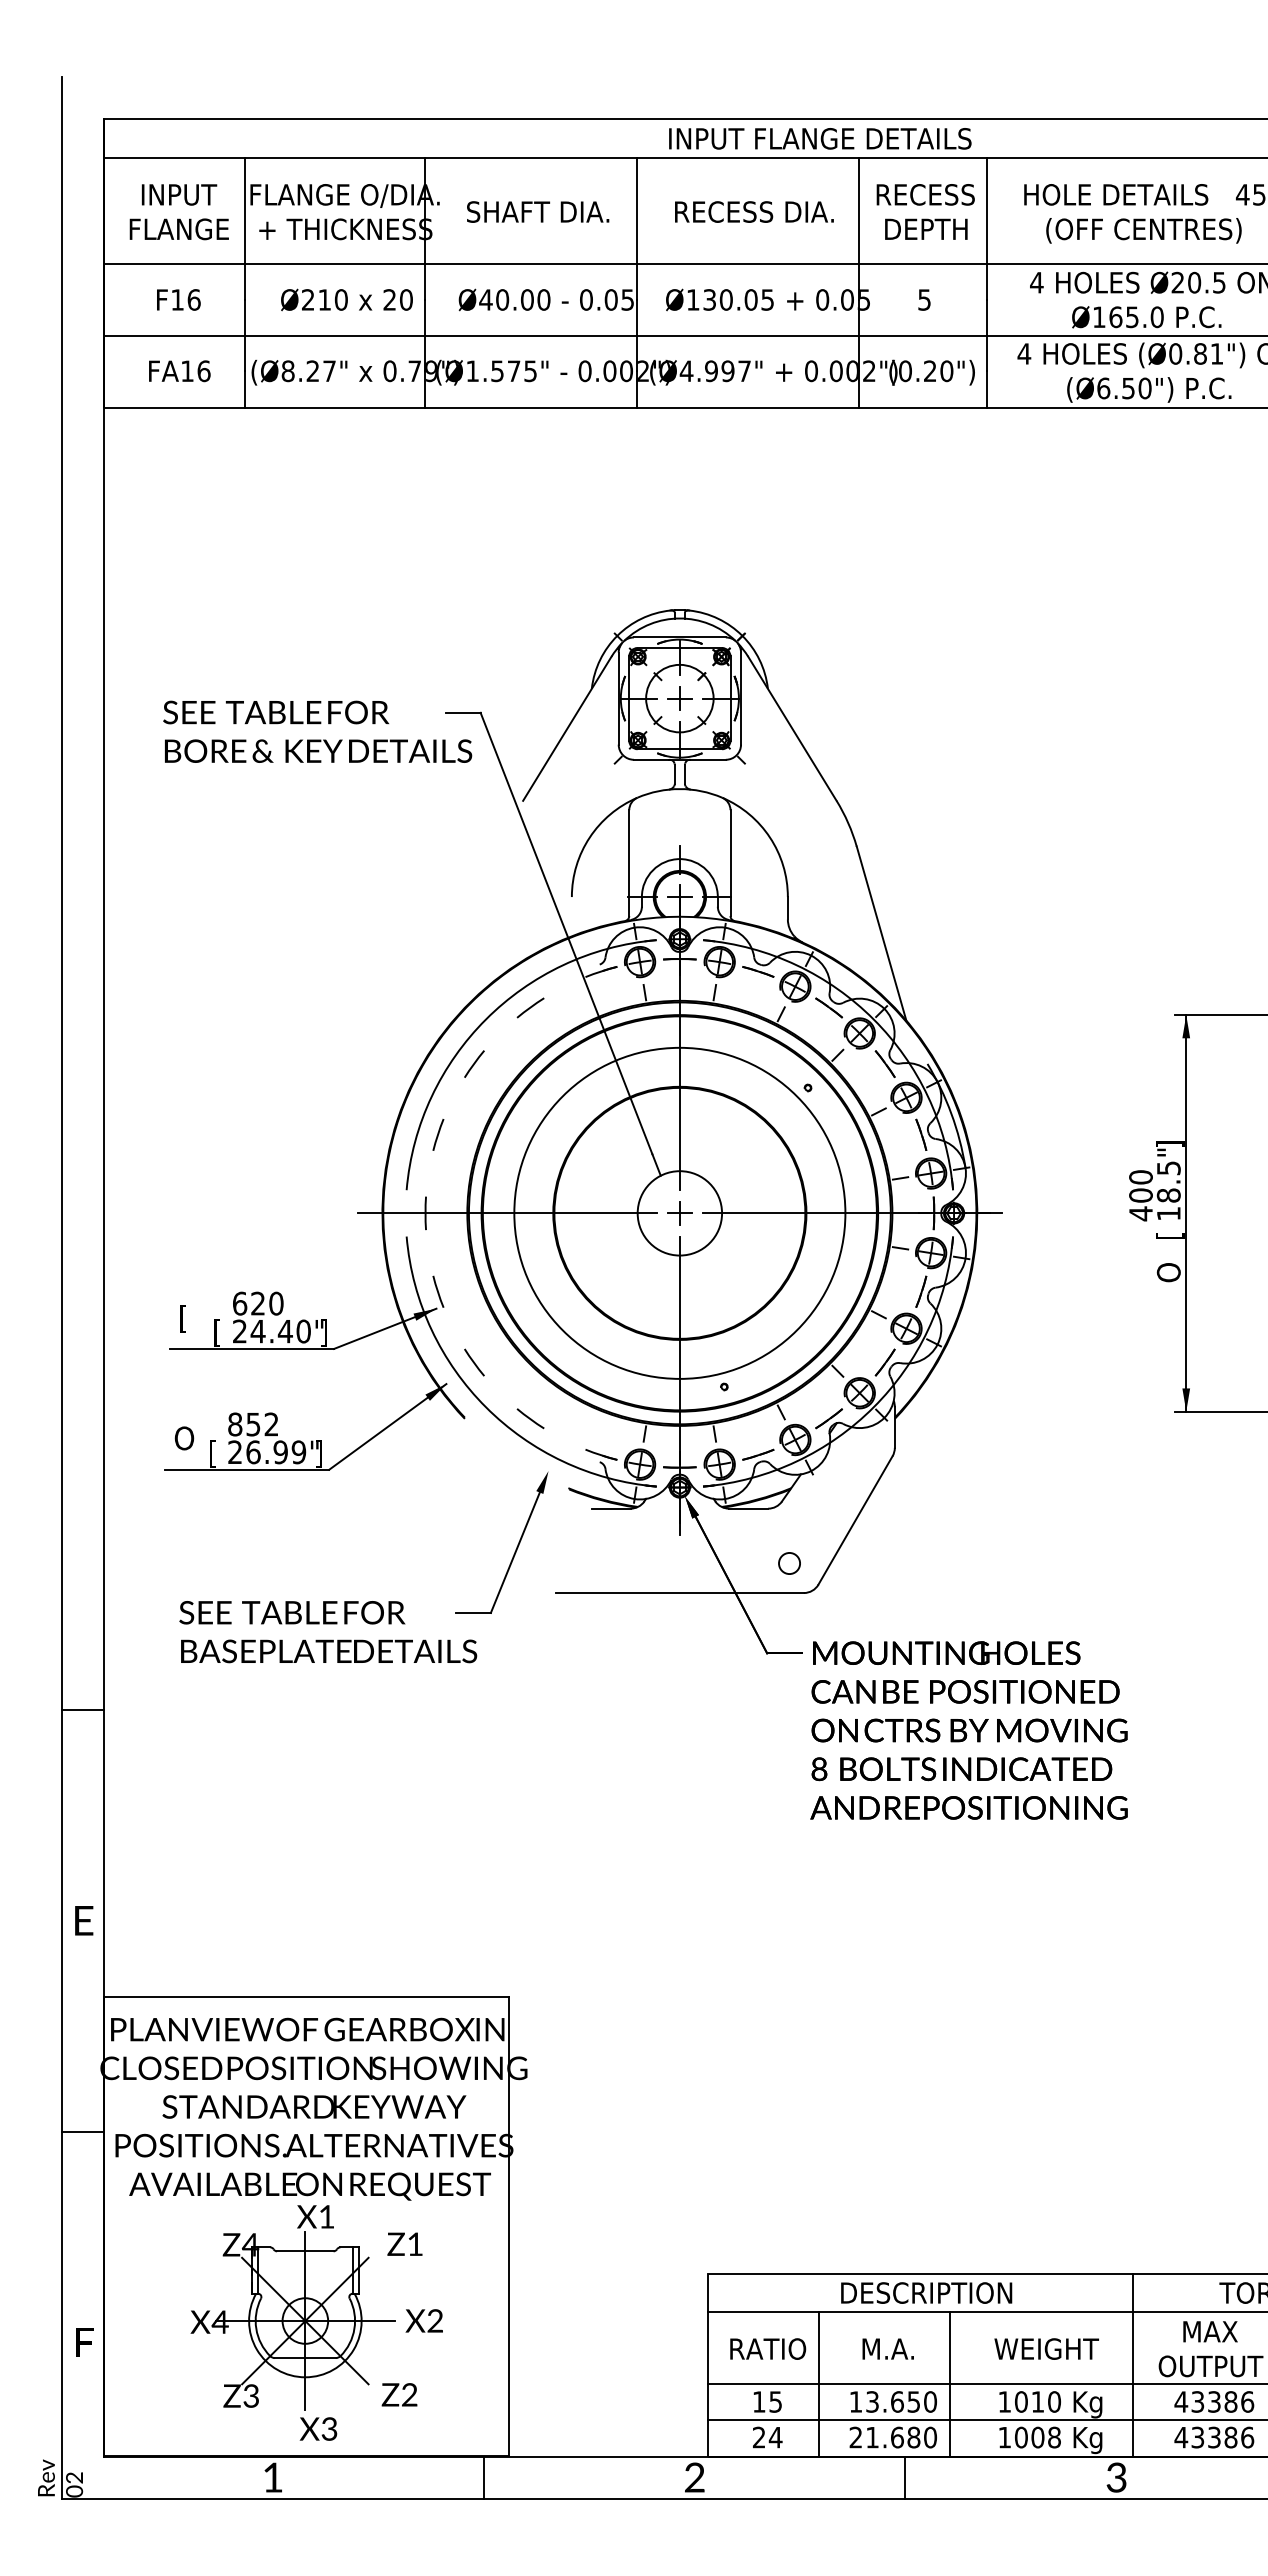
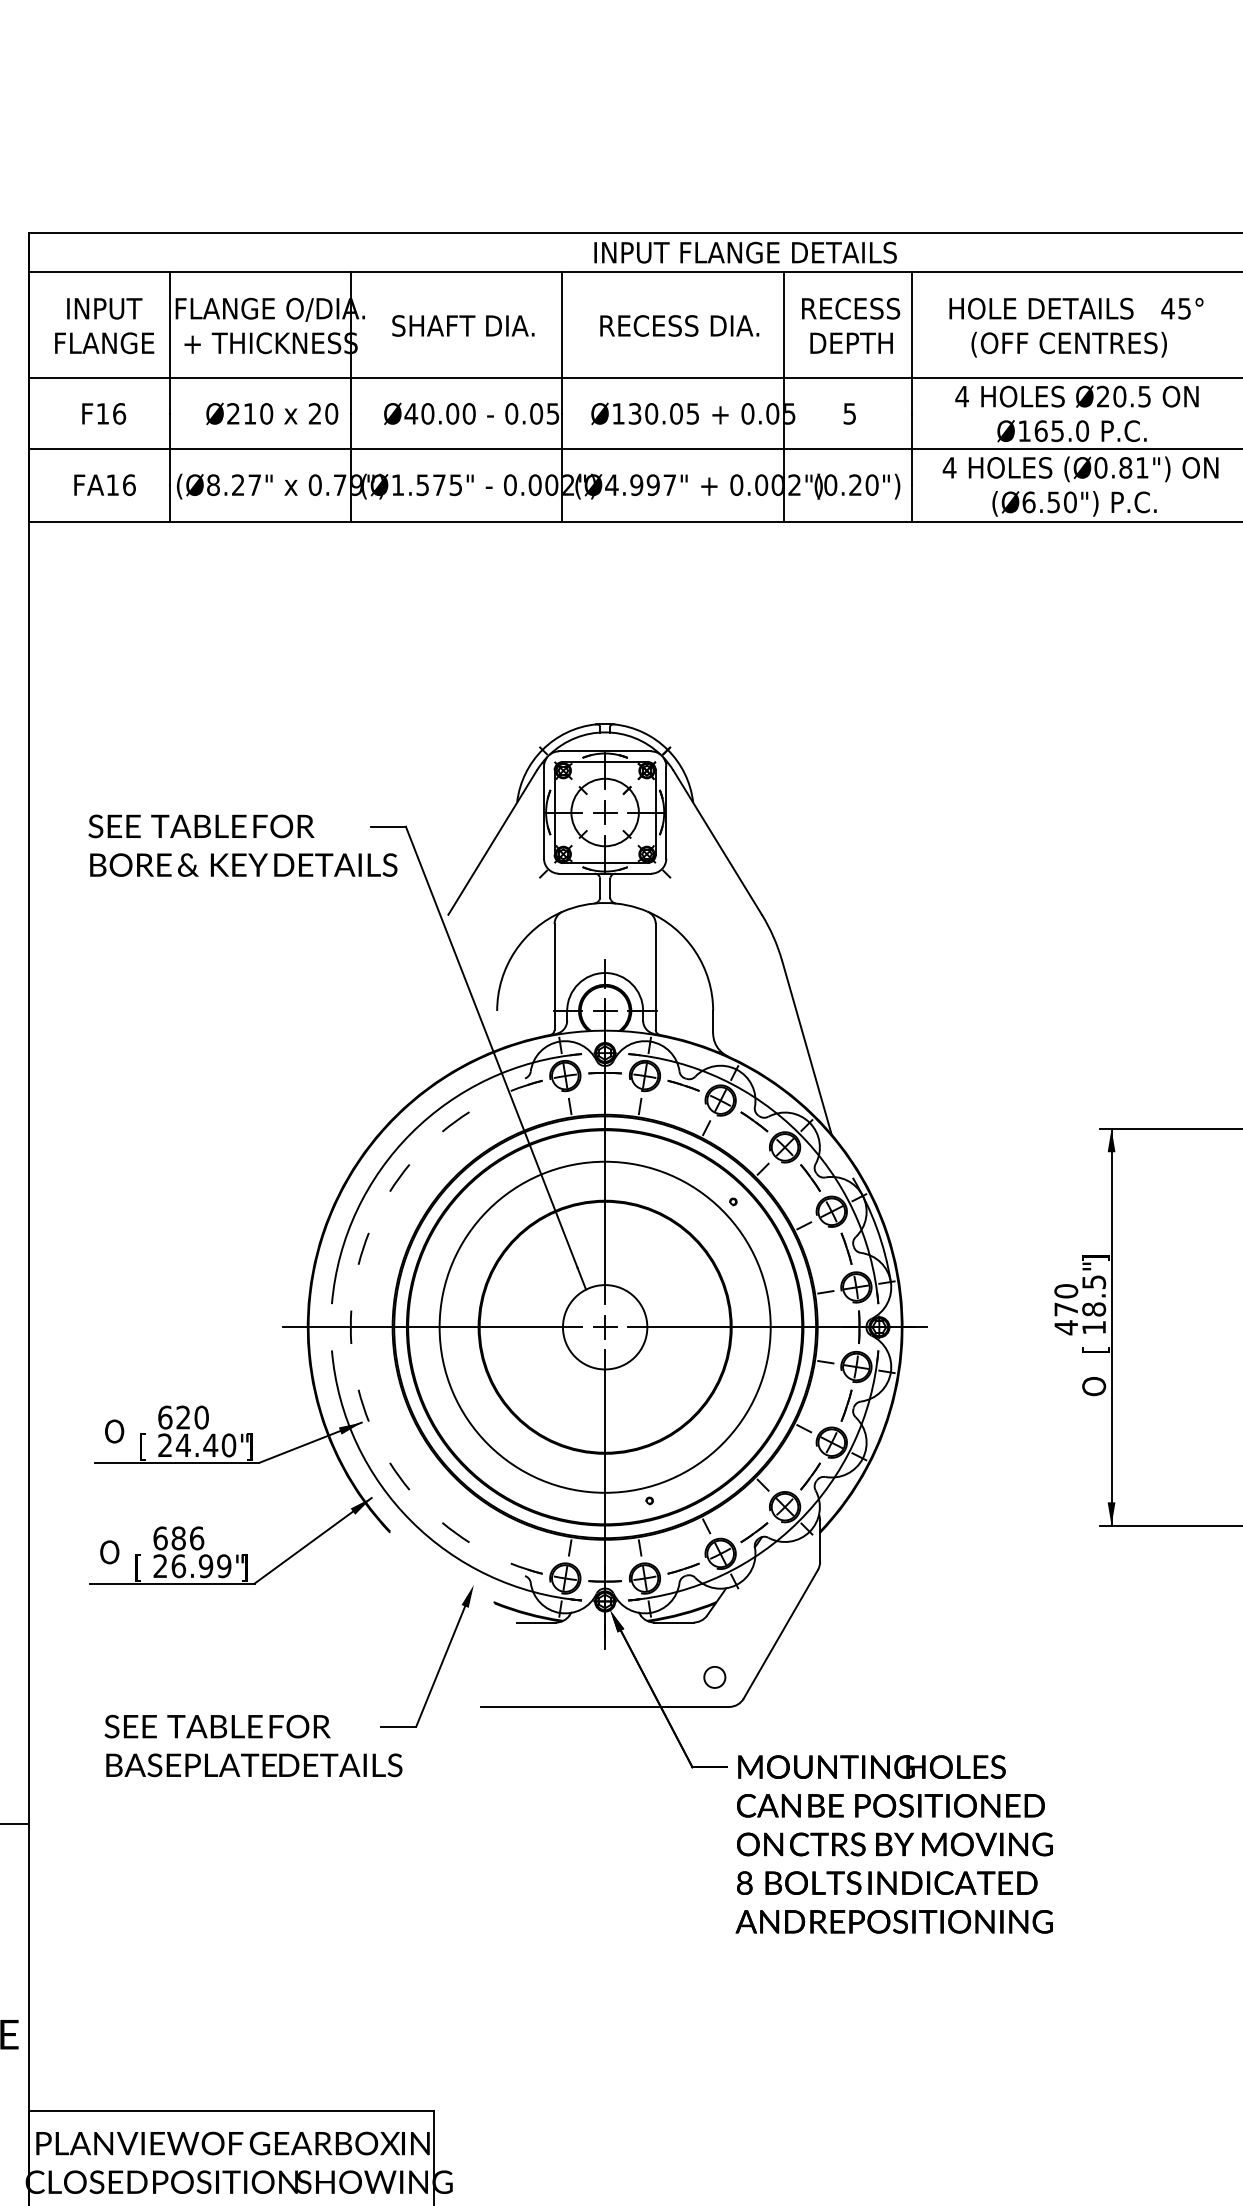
text: (1140, 1195) -> (1065, 1309), 400 -> 470
text: (188, 1318) -> (113, 1432), [ -> O
text: (253, 1424) -> (178, 1538), 852 -> 686

